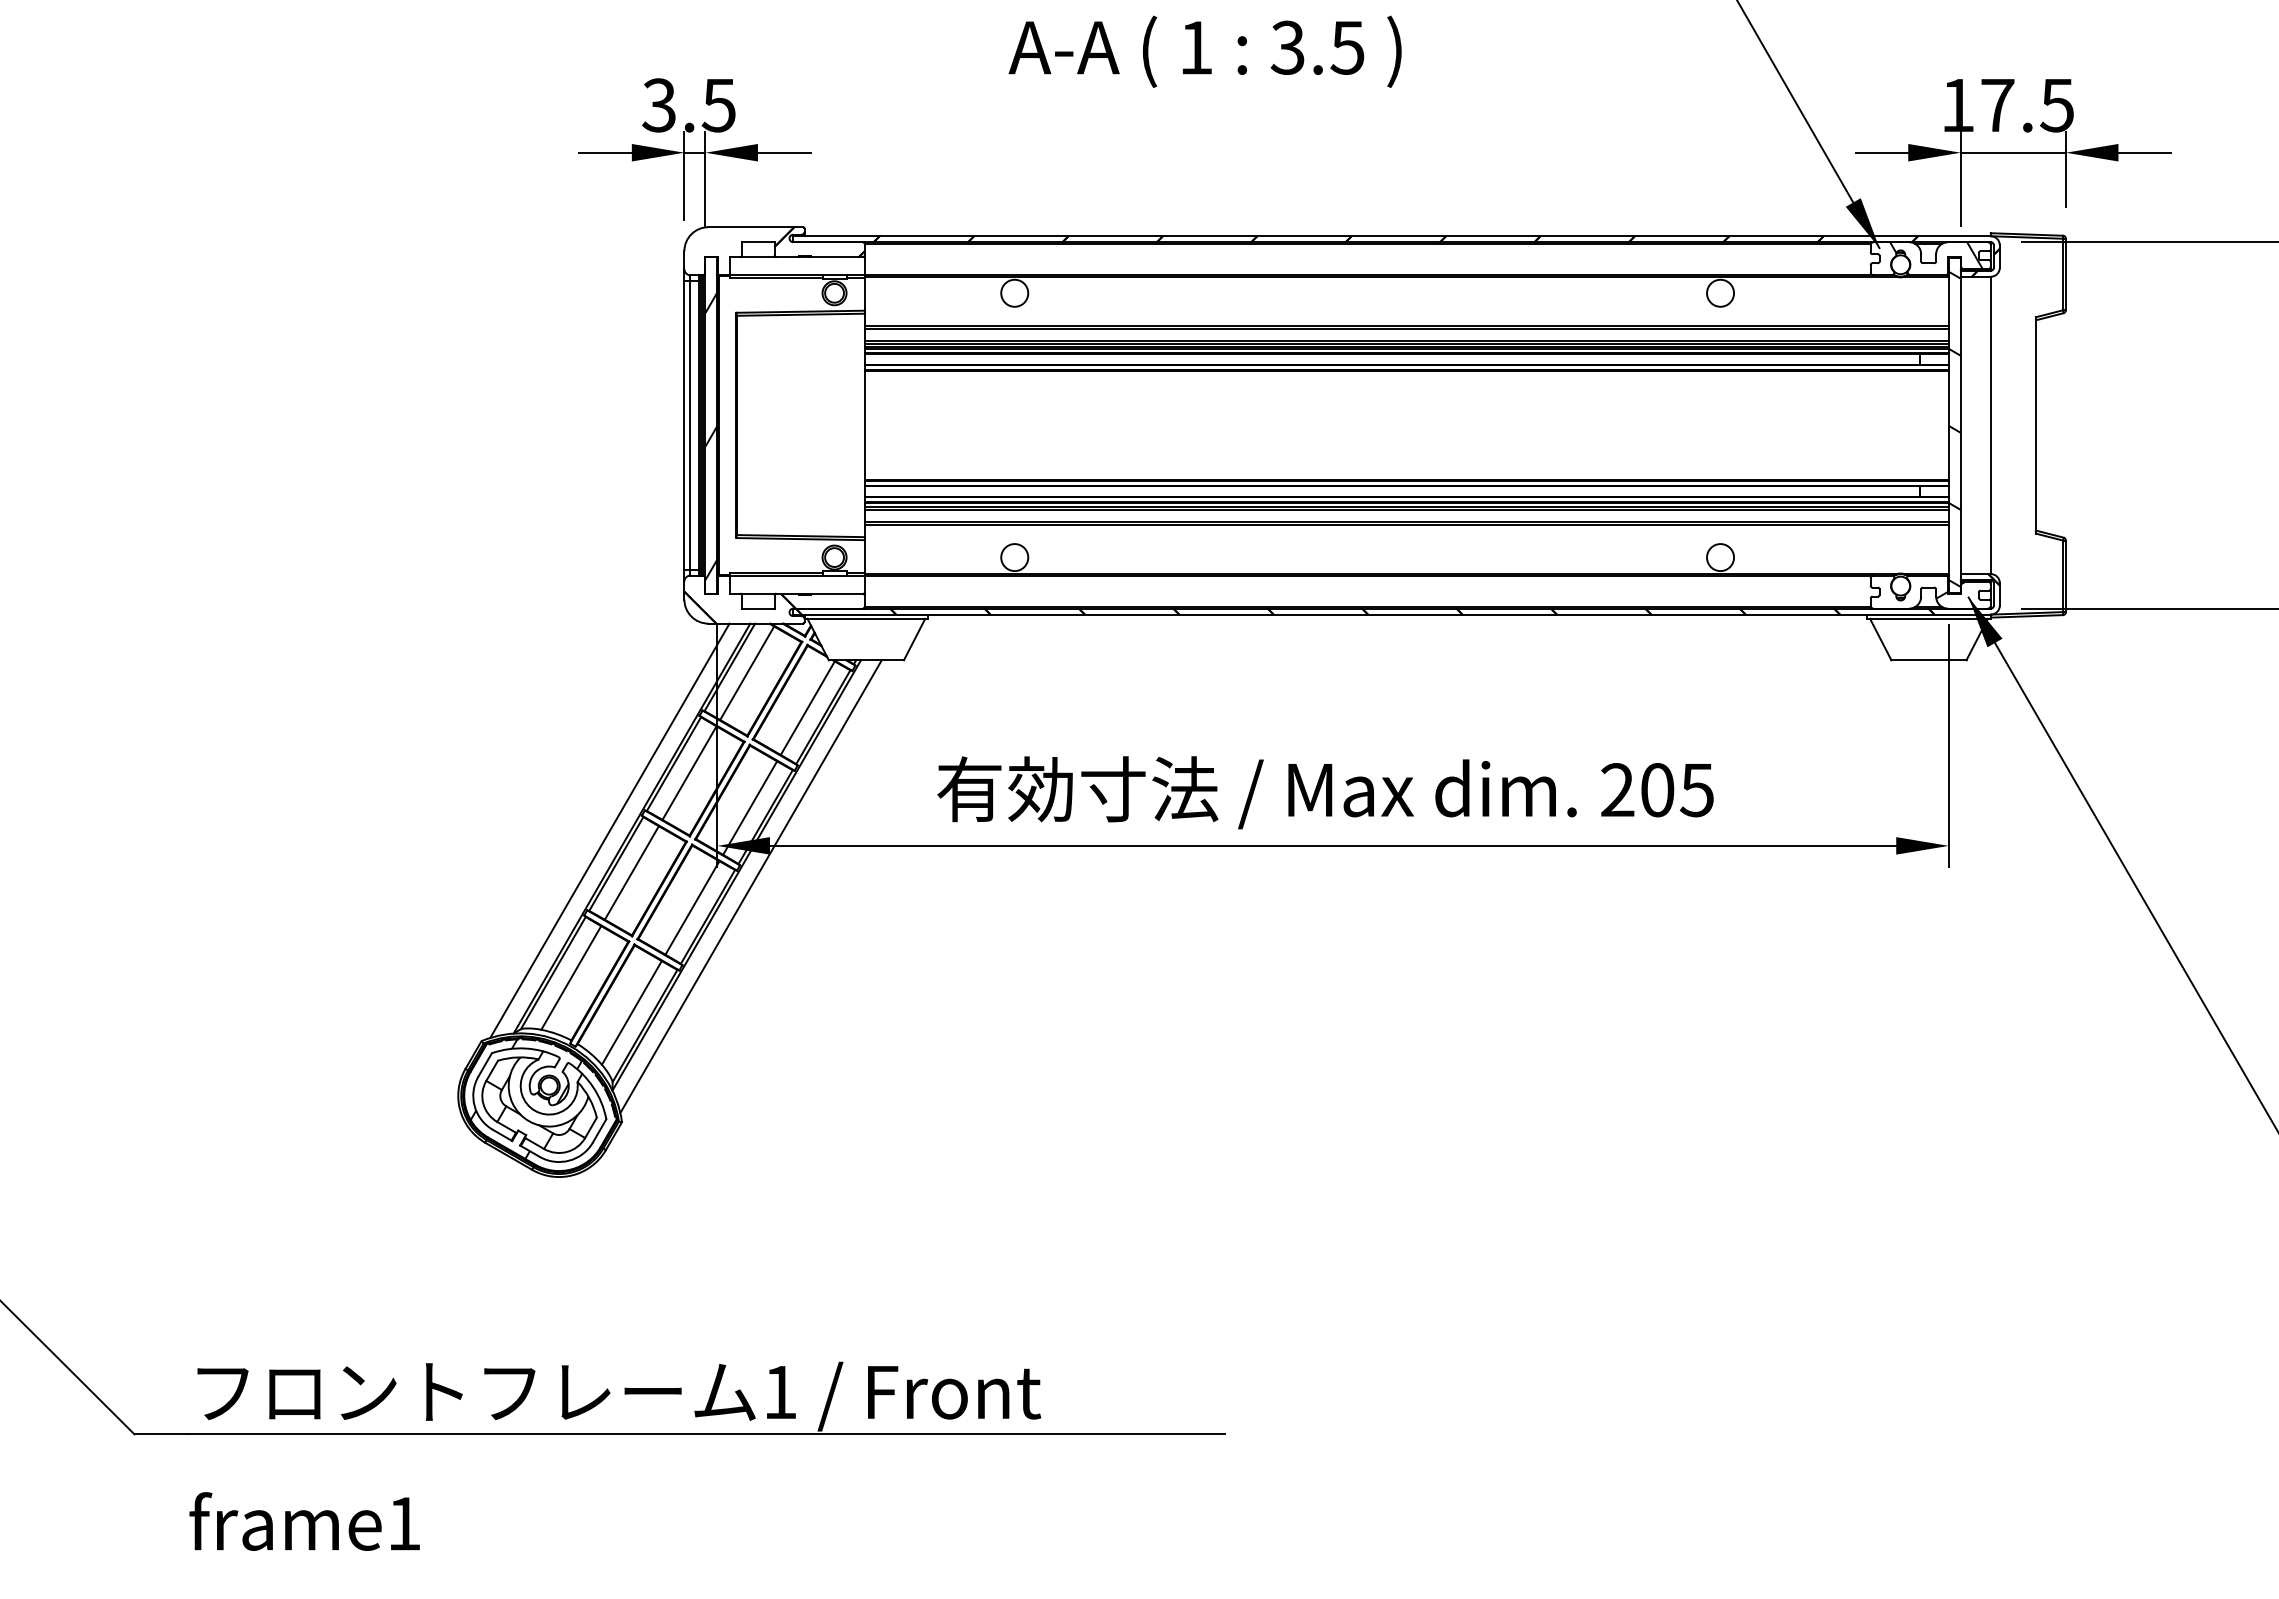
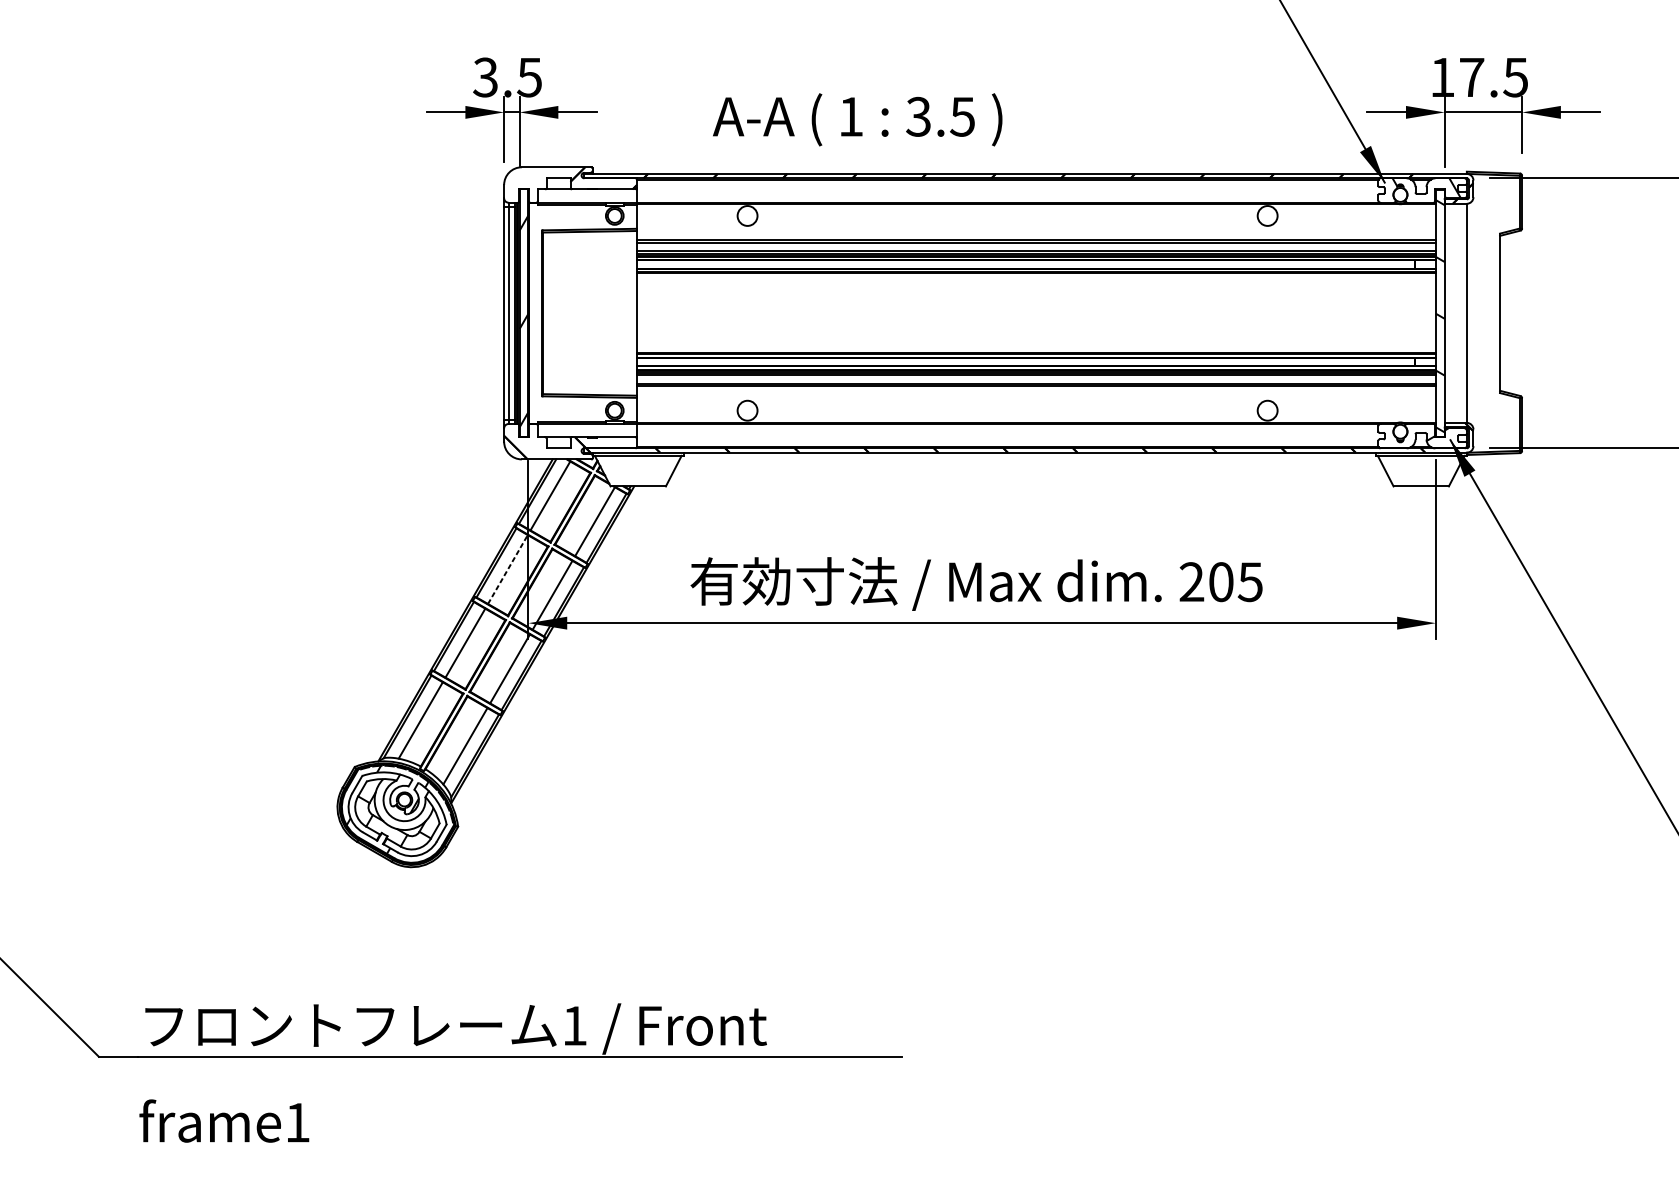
text: (1204, 51) -> (857, 119), moved
line: (689, 773) -> (507, 569), solid -> dashed
line: (609, 830) -> (448, 611), removed
line: (750, 886) -> (552, 653), removed

